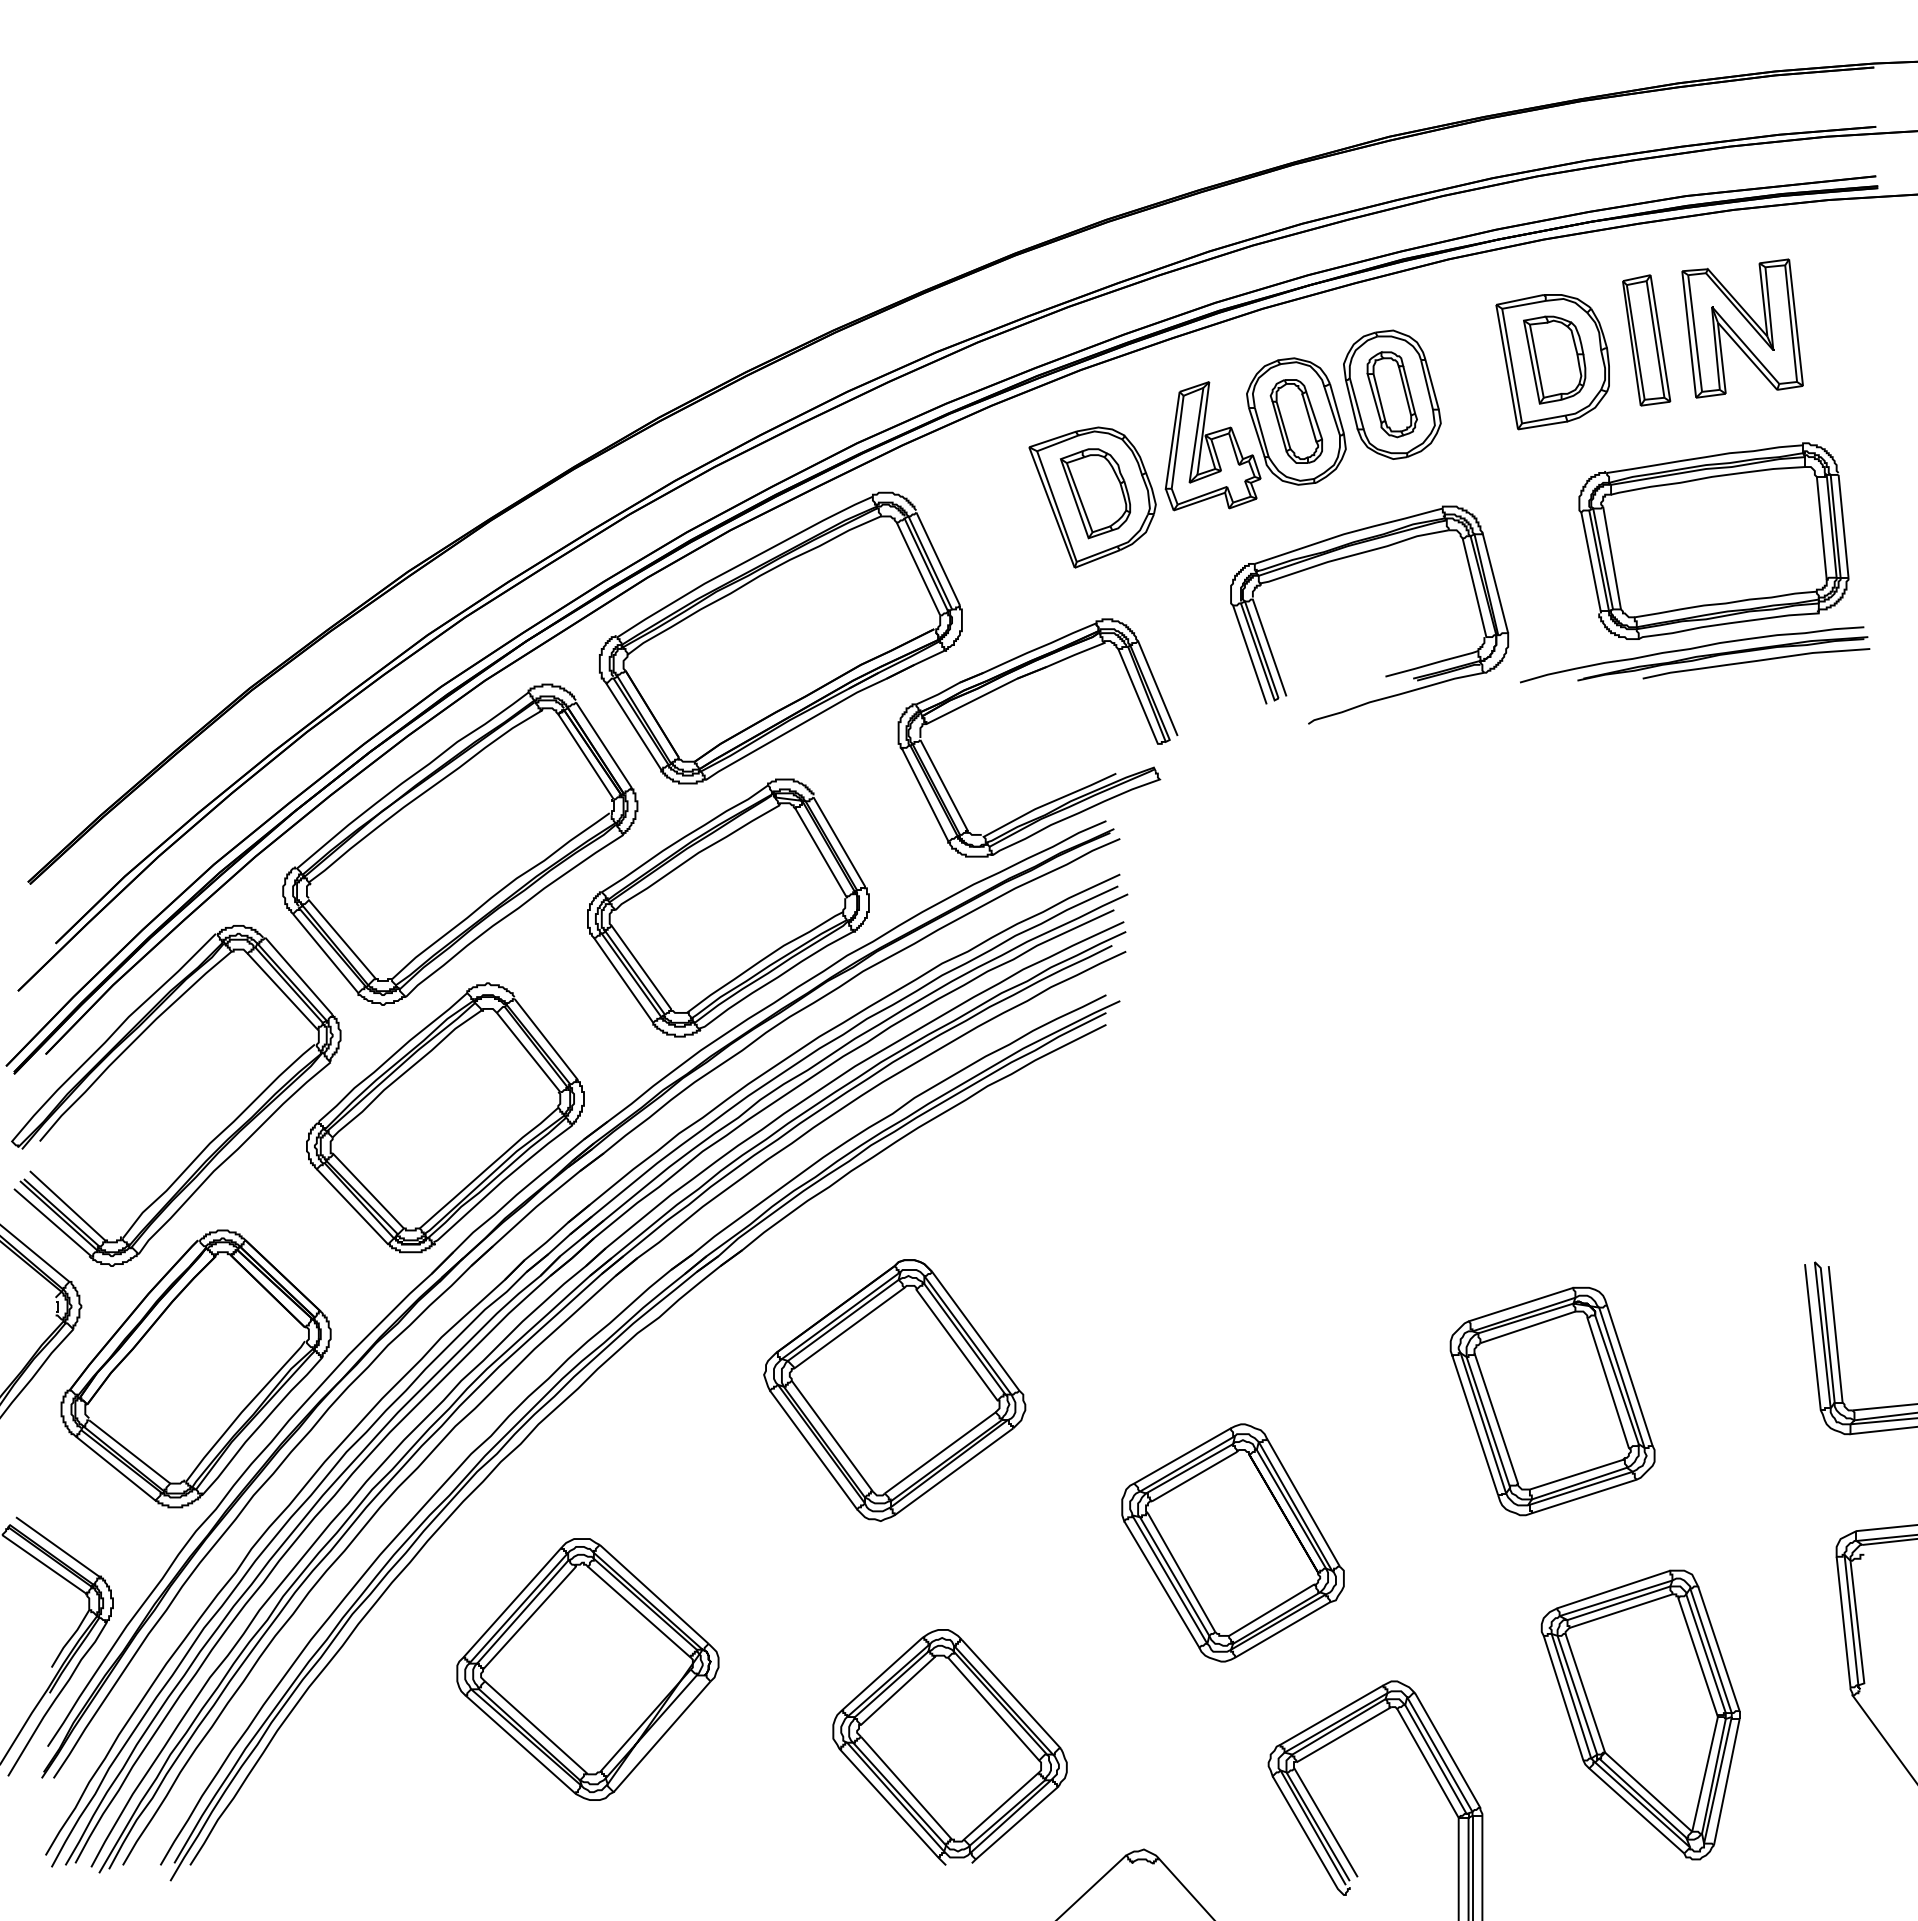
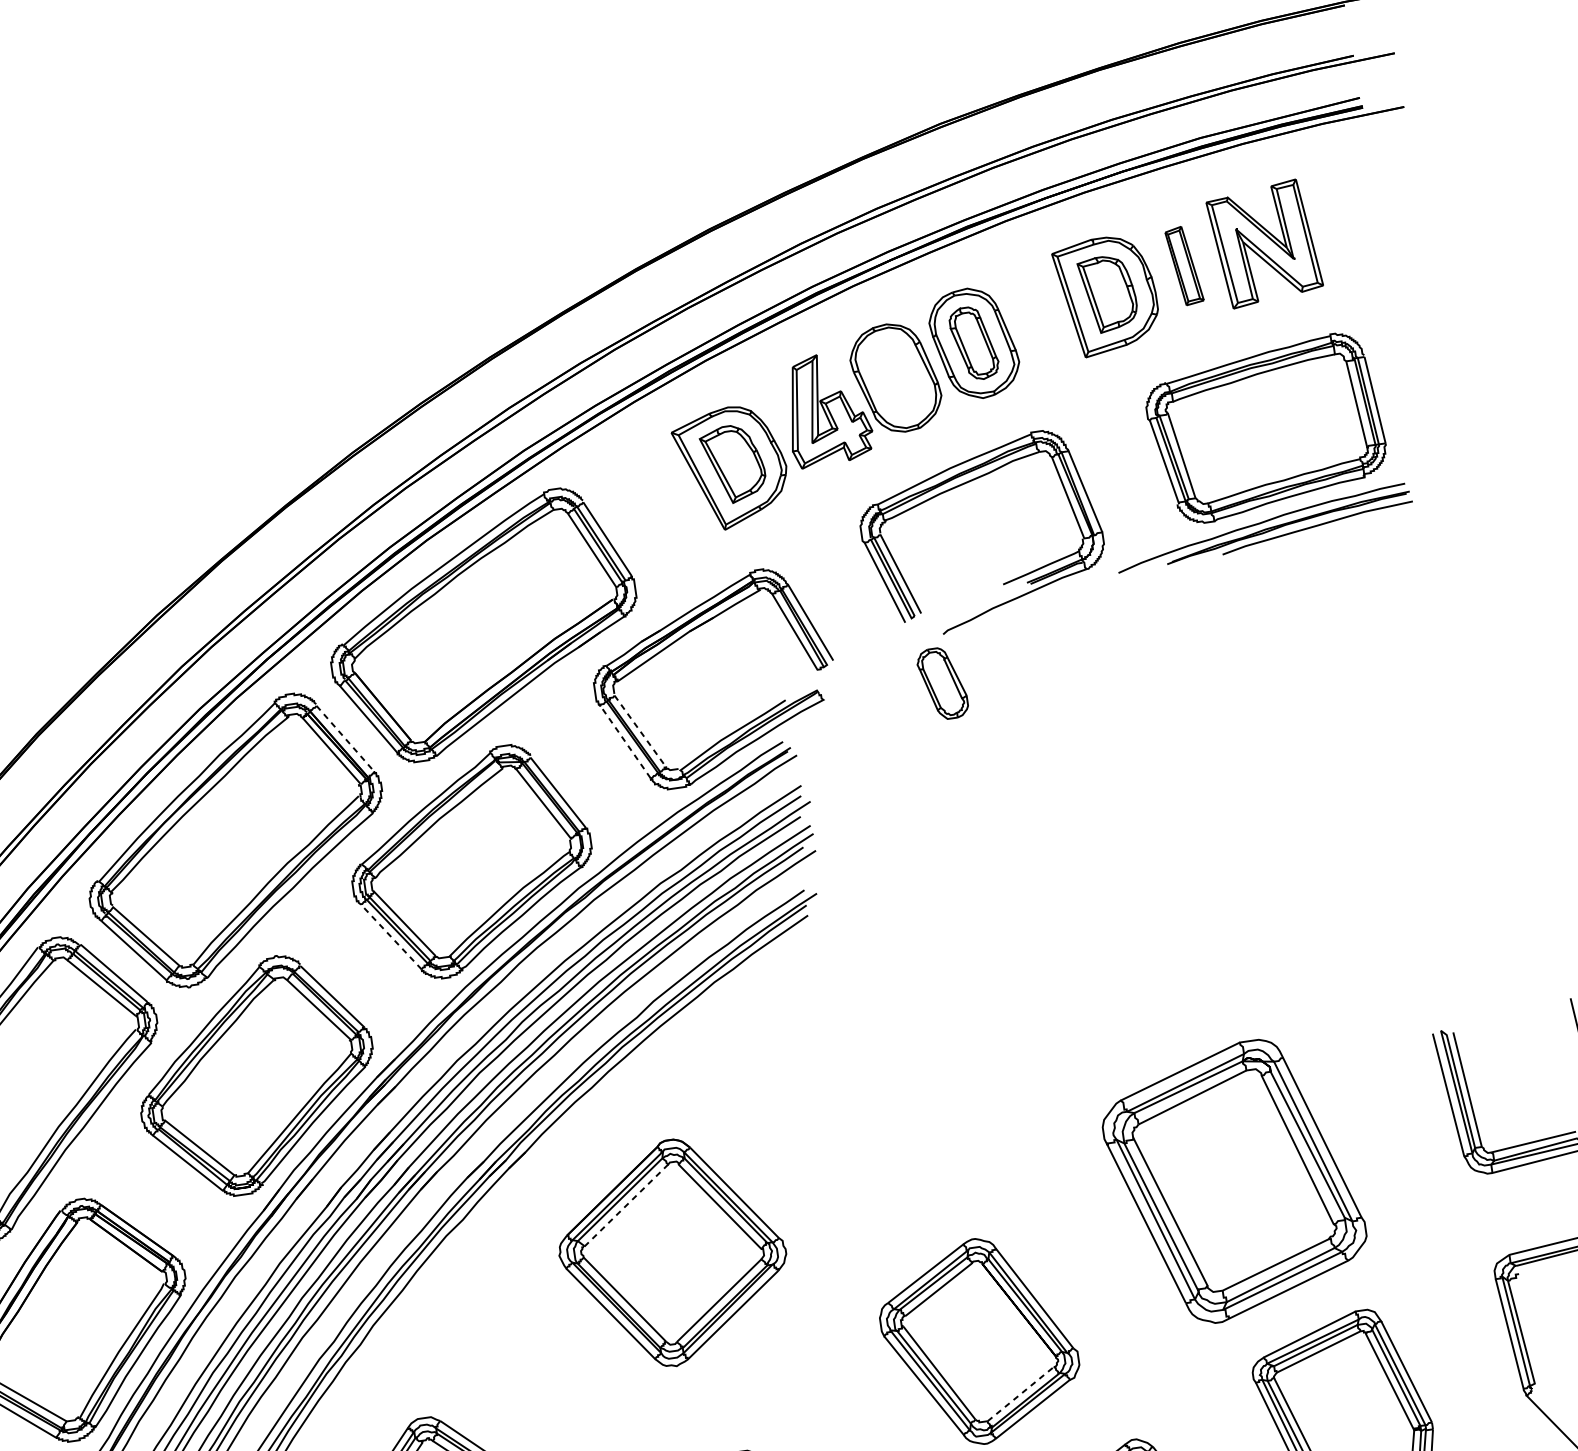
part: (1646, 340) -> (1184, 266), size x0.7
part: (1295, 421) -> (941, 683), moved
line: (603, 744) -> (345, 738), solid -> dashed
line: (944, 785) -> (640, 731), solid -> dashed
line: (925, 795) -> (625, 742), solid -> dashed
line: (623, 980) -> (391, 937), solid -> dashed
line: (849, 1328) -> (626, 1205), solid -> dashed
part: (1552, 1401) -> (1234, 1181), size x1.4
line: (1271, 1610) -> (1020, 1394), solid -> dashed

